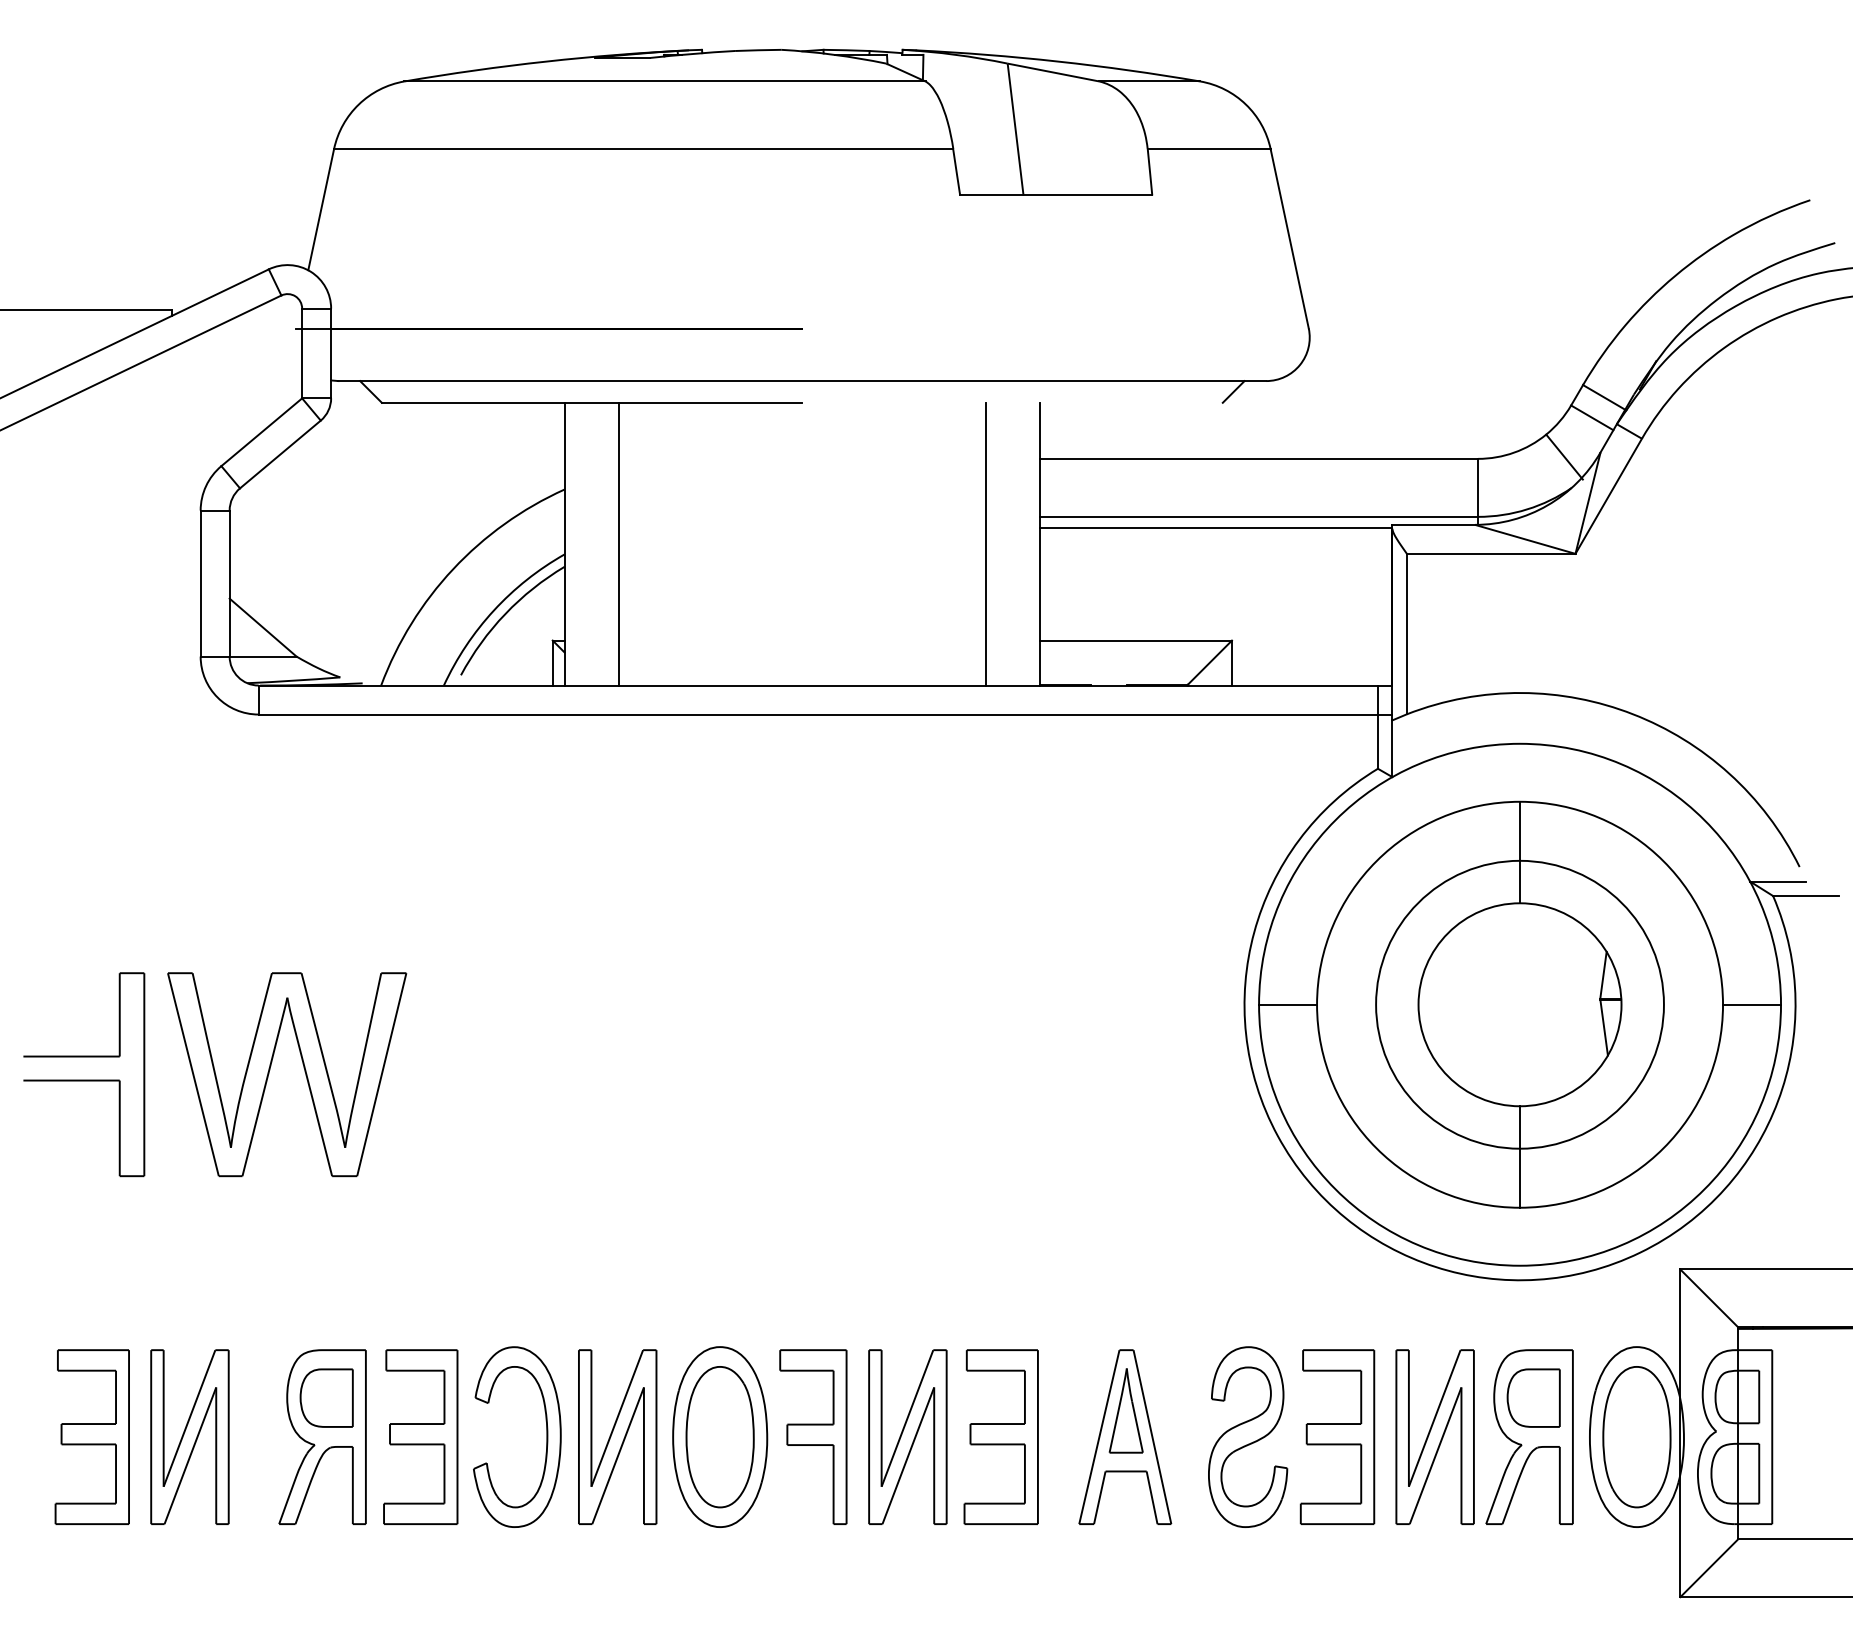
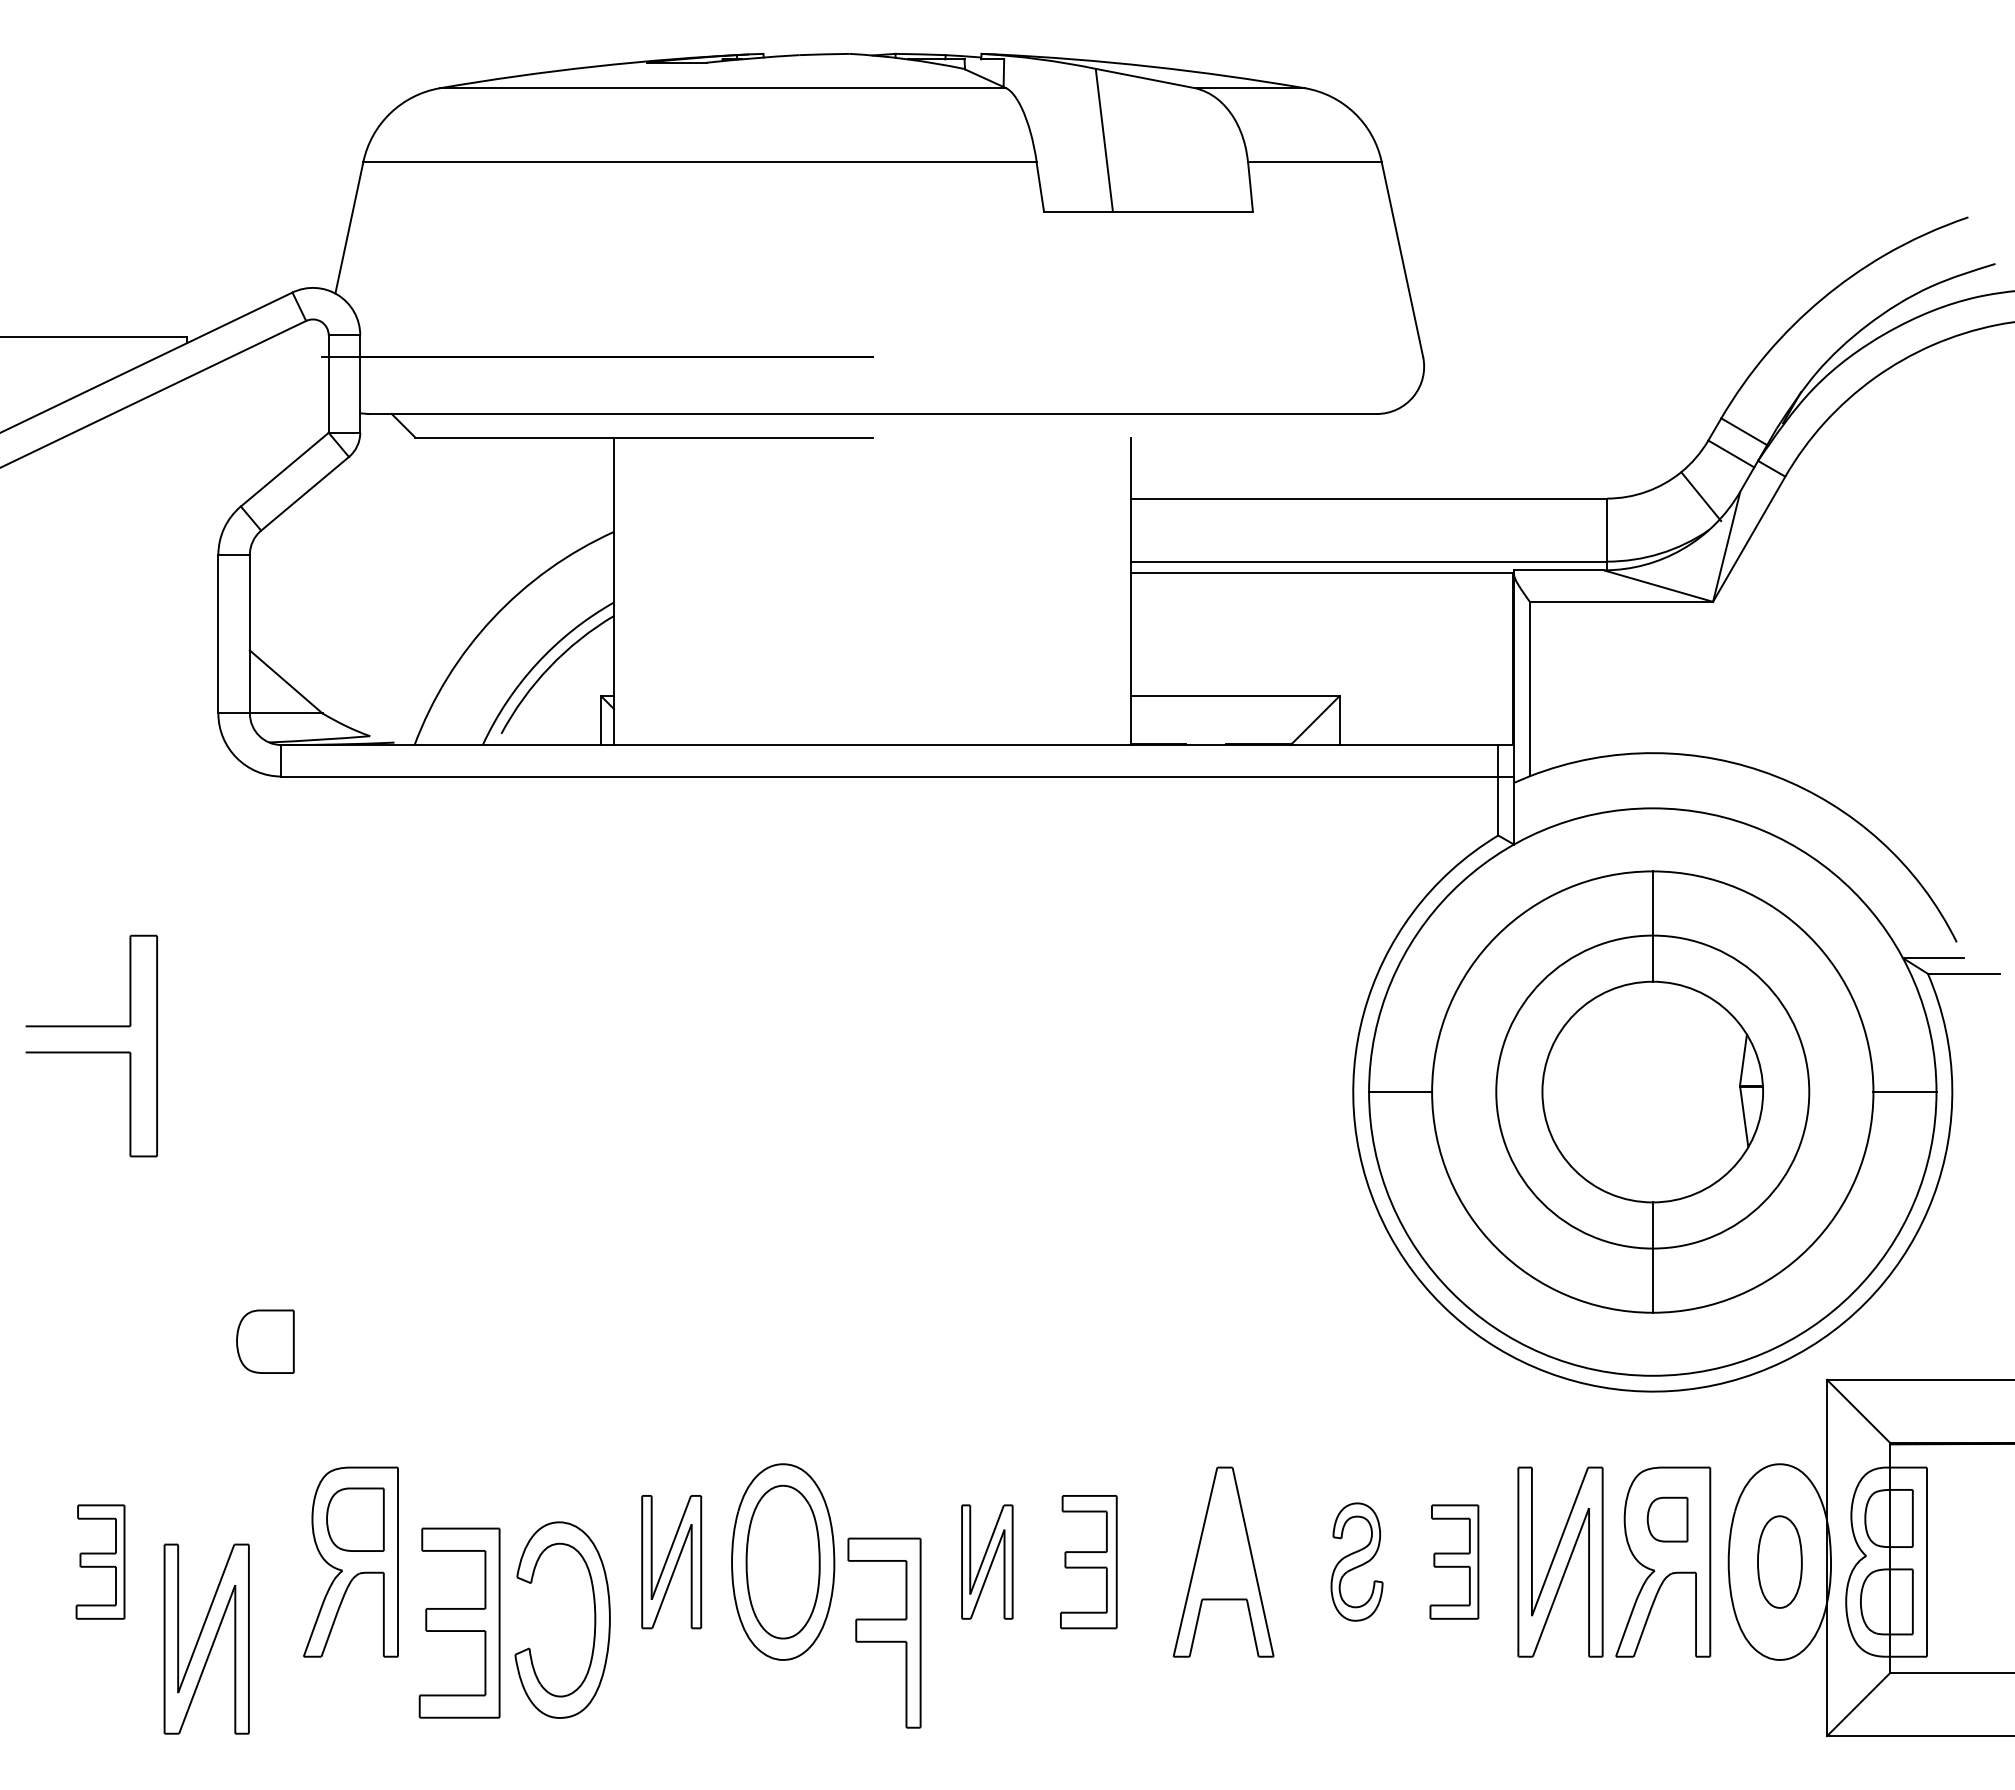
line: (1233, 391) -> (1341, 425), removed
line: (618, 544) -> (672, 591), removed
line: (986, 544) -> (1072, 591), removed
part: (270, 1069) -> (294, 1162), removed
part: (83, 1074) -> (91, 1045), moved
part: (244, 1234) -> (265, 1341), added
part: (1533, 1397) -> (1667, 1519), size x0.7
part: (1126, 1410) -> (1224, 1533), removed
part: (92, 1436) -> (100, 1561), size x0.6
part: (189, 1436) -> (206, 1638), moved
part: (420, 1436) -> (459, 1622), moved
part: (546, 1436) -> (594, 1619), moved
part: (617, 1436) -> (671, 1561), size x0.7
part: (813, 1436) -> (884, 1632), moved
part: (908, 1436) -> (987, 1561), size x0.6
part: (1001, 1436) -> (1088, 1561), size x0.7
part: (1247, 1436) -> (1356, 1561), size x0.6
part: (1337, 1436) -> (1454, 1561), size x0.6
part: (1636, 1436) -> (1779, 1561), size x0.6

